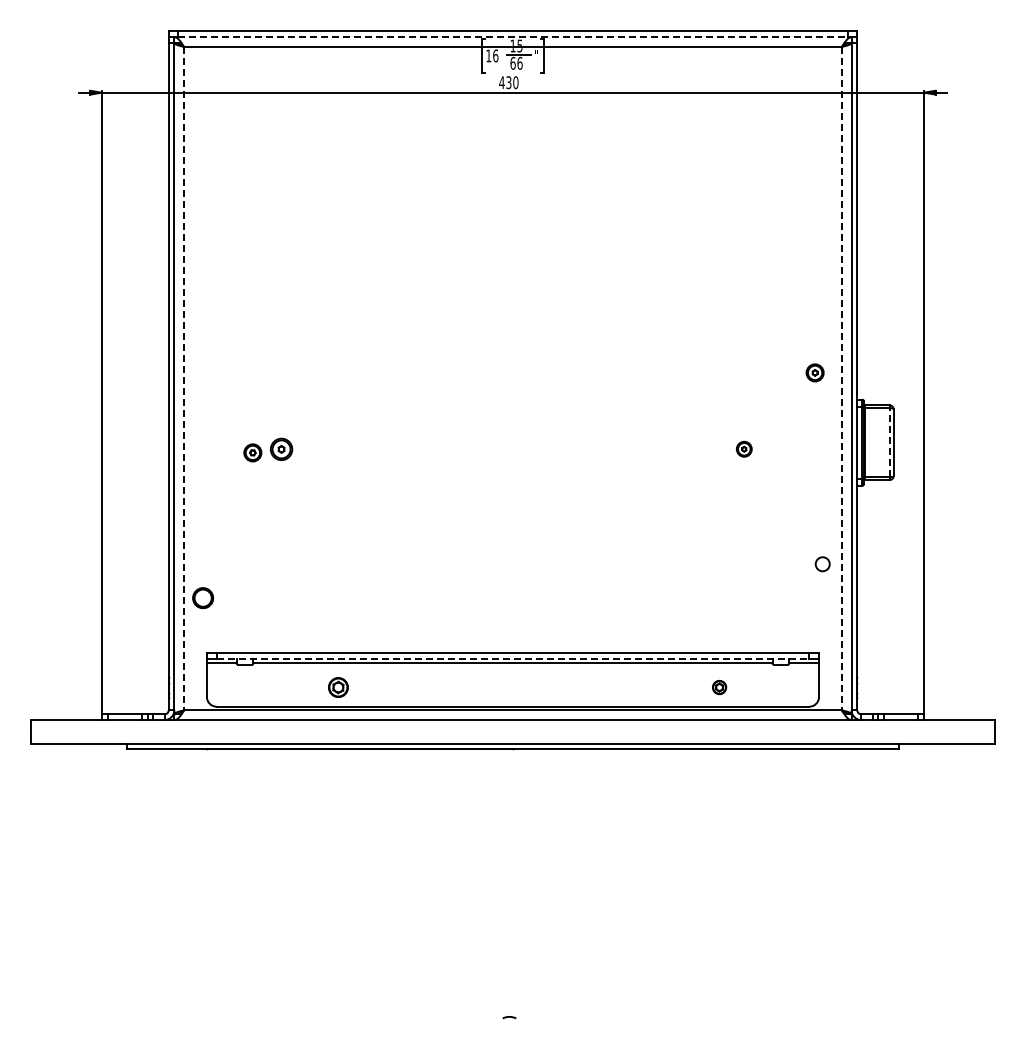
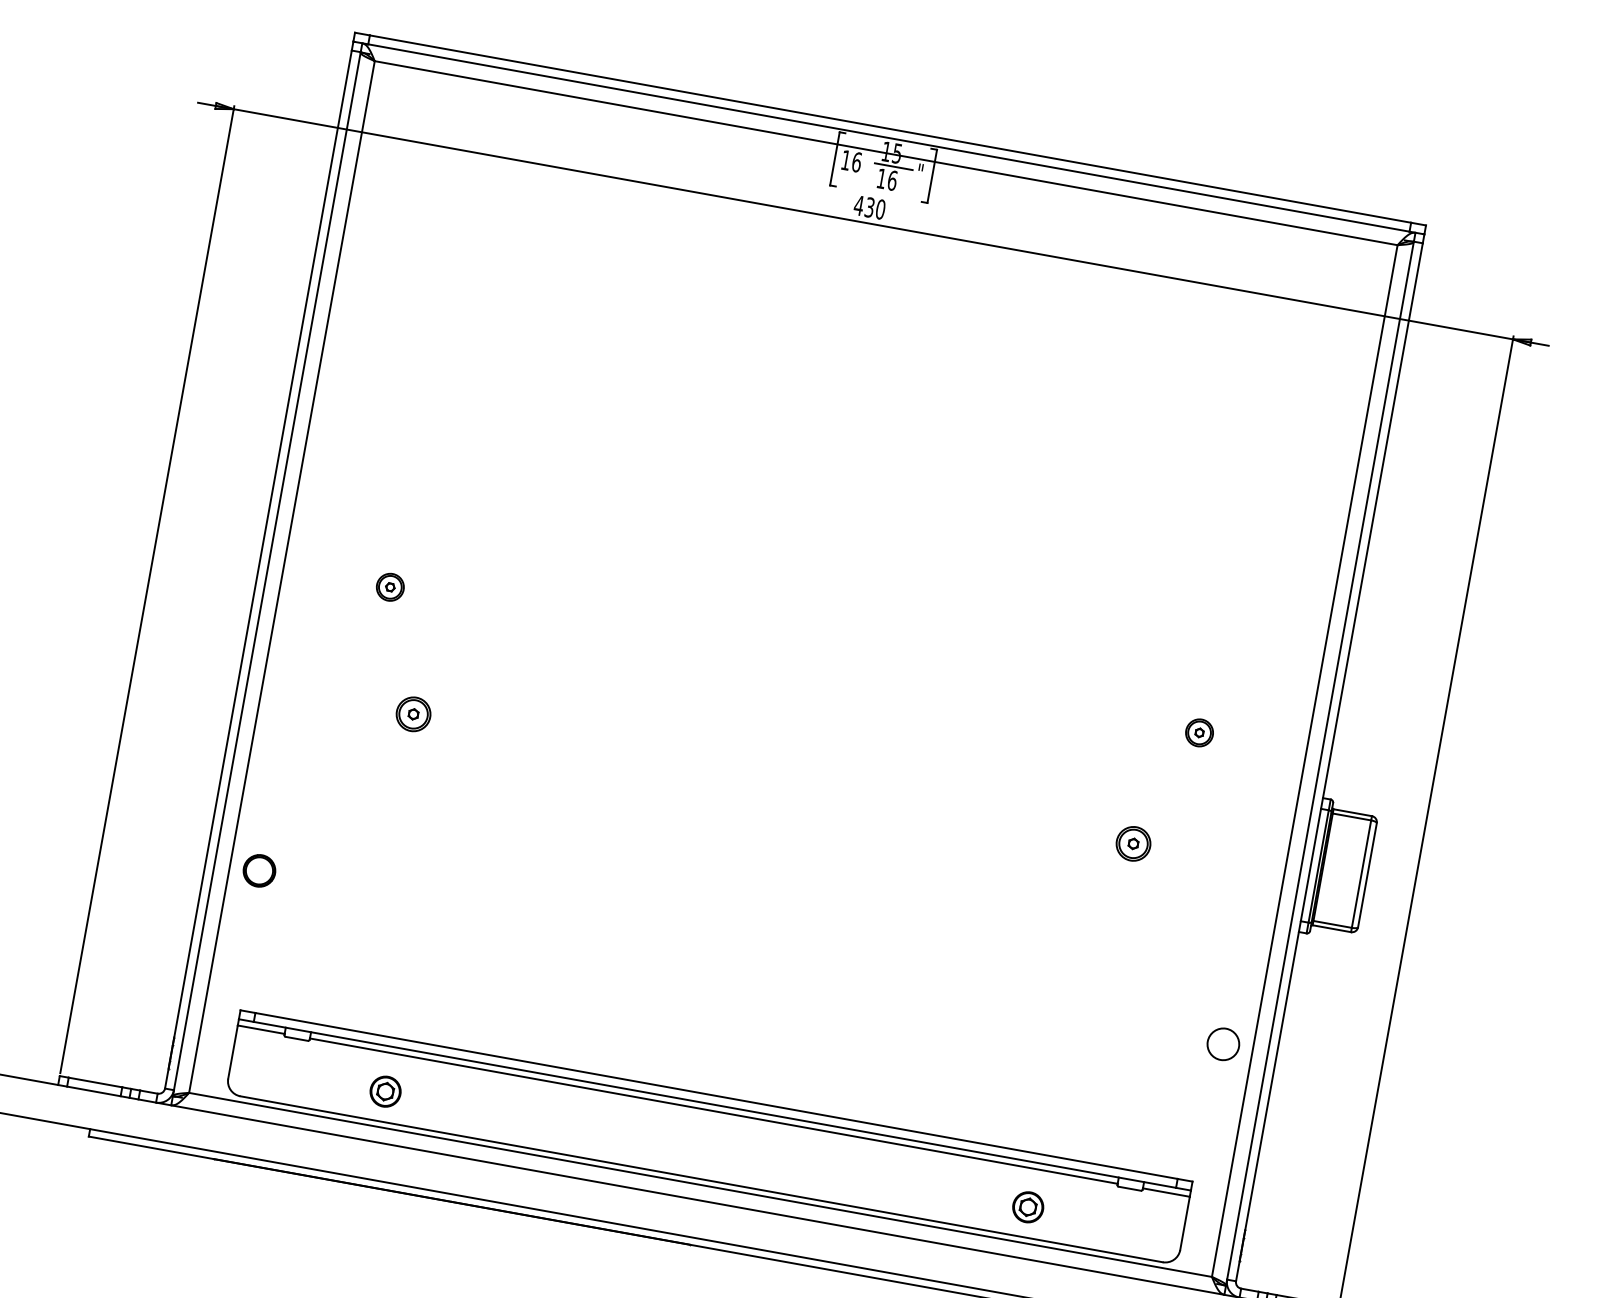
line: (513, 37) -> (889, 138), dashed -> solid
text: (512, 62) -> (881, 177), 66 -> 16
part: (814, 372) -> (1198, 732), moved
line: (184, 378) -> (282, 576), dashed -> solid
line: (841, 378) -> (1304, 760), dashed -> solid
line: (889, 442) -> (1361, 873), dashed -> solid
part: (743, 448) -> (1132, 842), size x1.43
part: (252, 452) -> (389, 586), moved
circle: (822, 564) -> (1222, 1044), size x1.43
part: (203, 598) -> (259, 871), moved
line: (513, 658) -> (715, 1104), dashed -> solid
part: (338, 687) -> (385, 1091), moved
part: (719, 687) -> (1028, 1207), size x1.43

